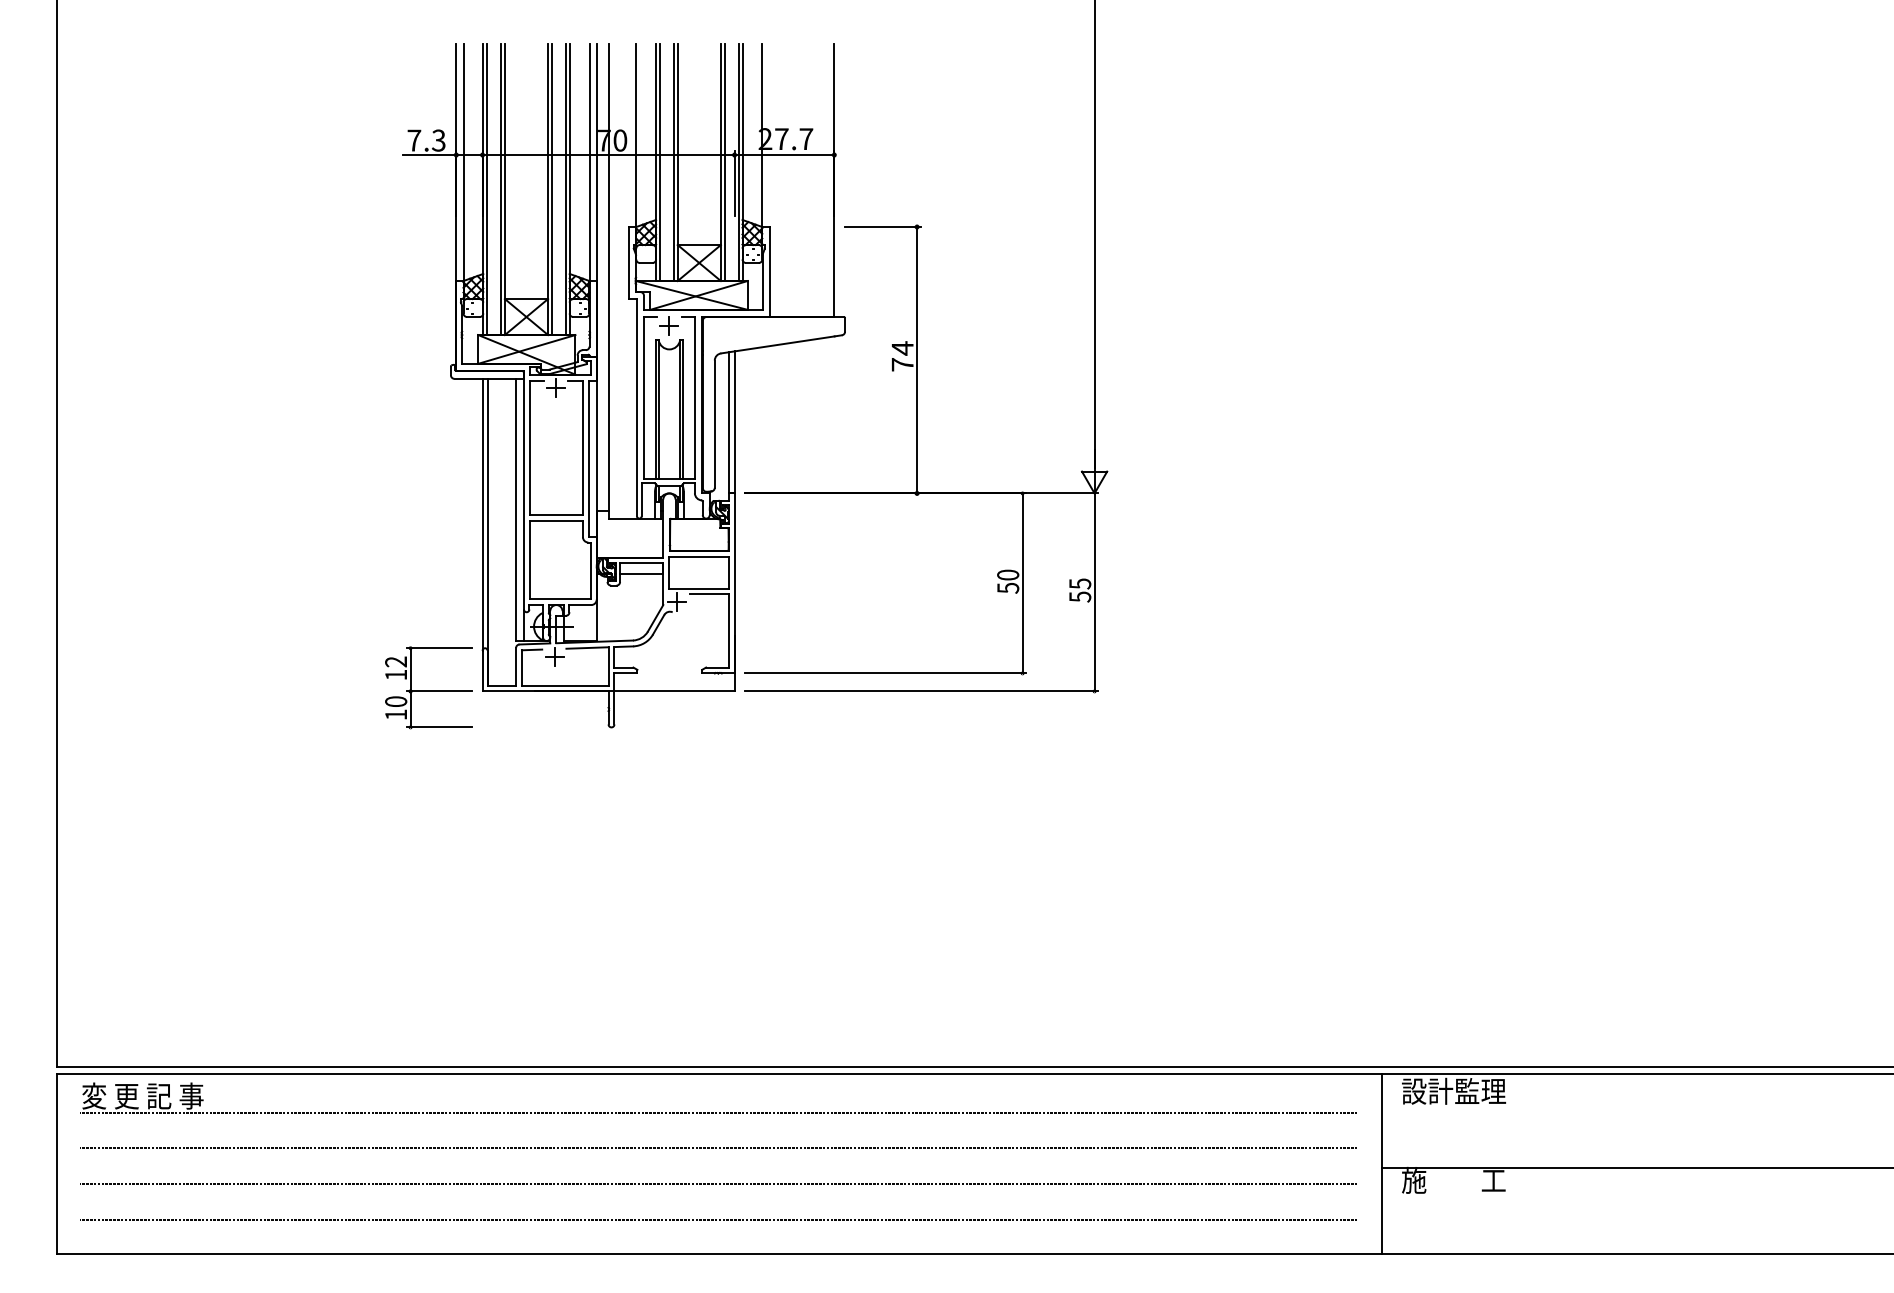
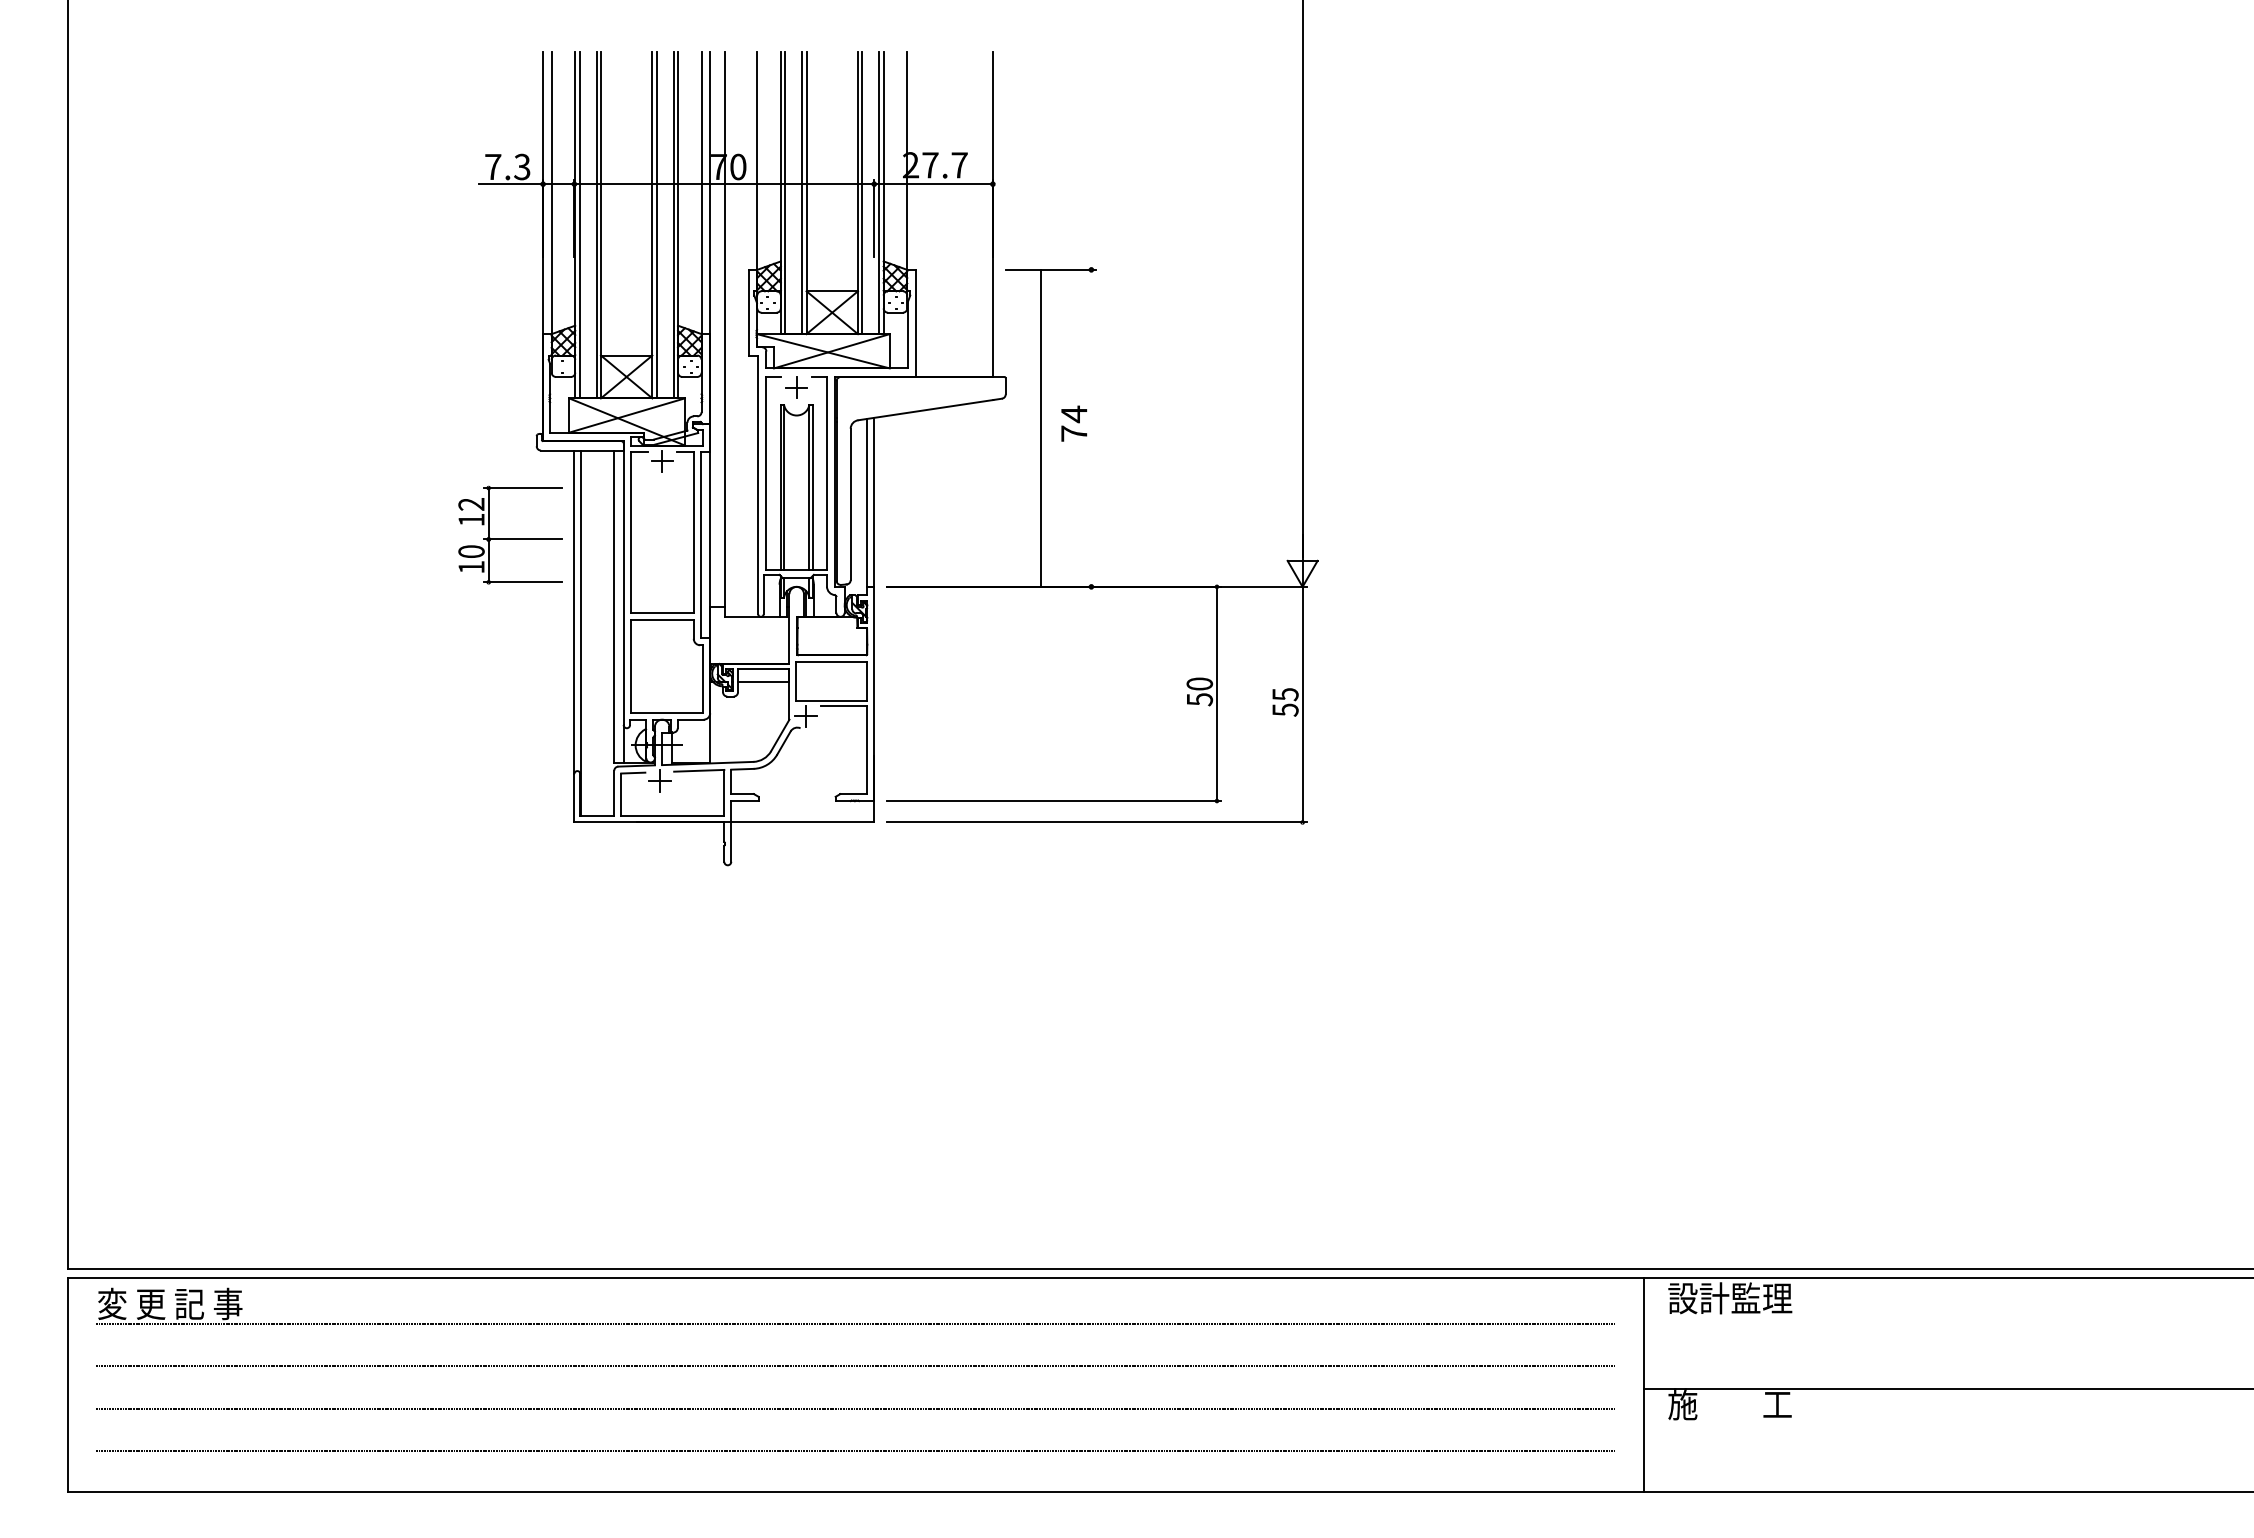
line: (917, 359) -> (1041, 427), moved
part: (428, 687) -> (510, 534), moved

